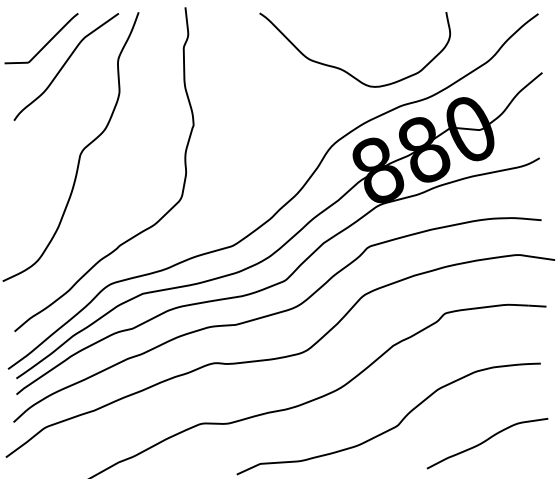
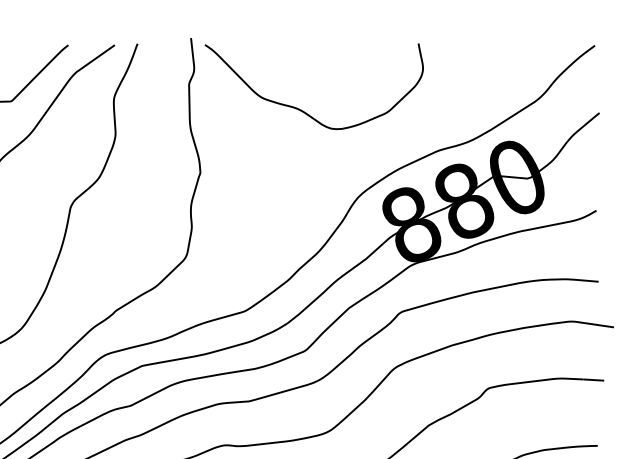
curve: (343, 69) -> (300, 109), moved

